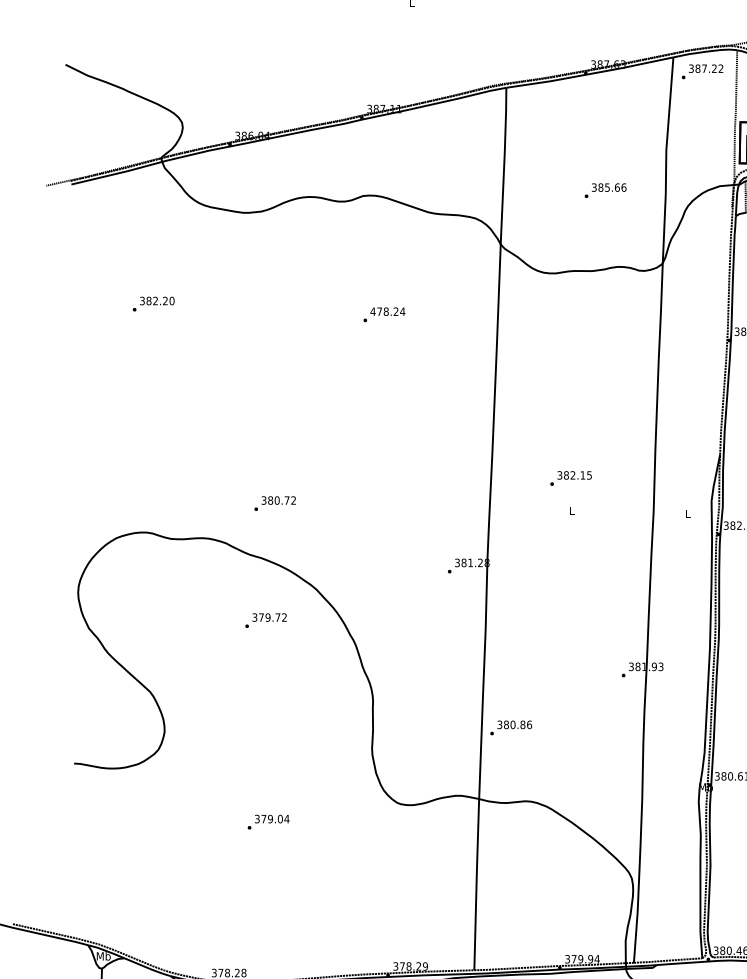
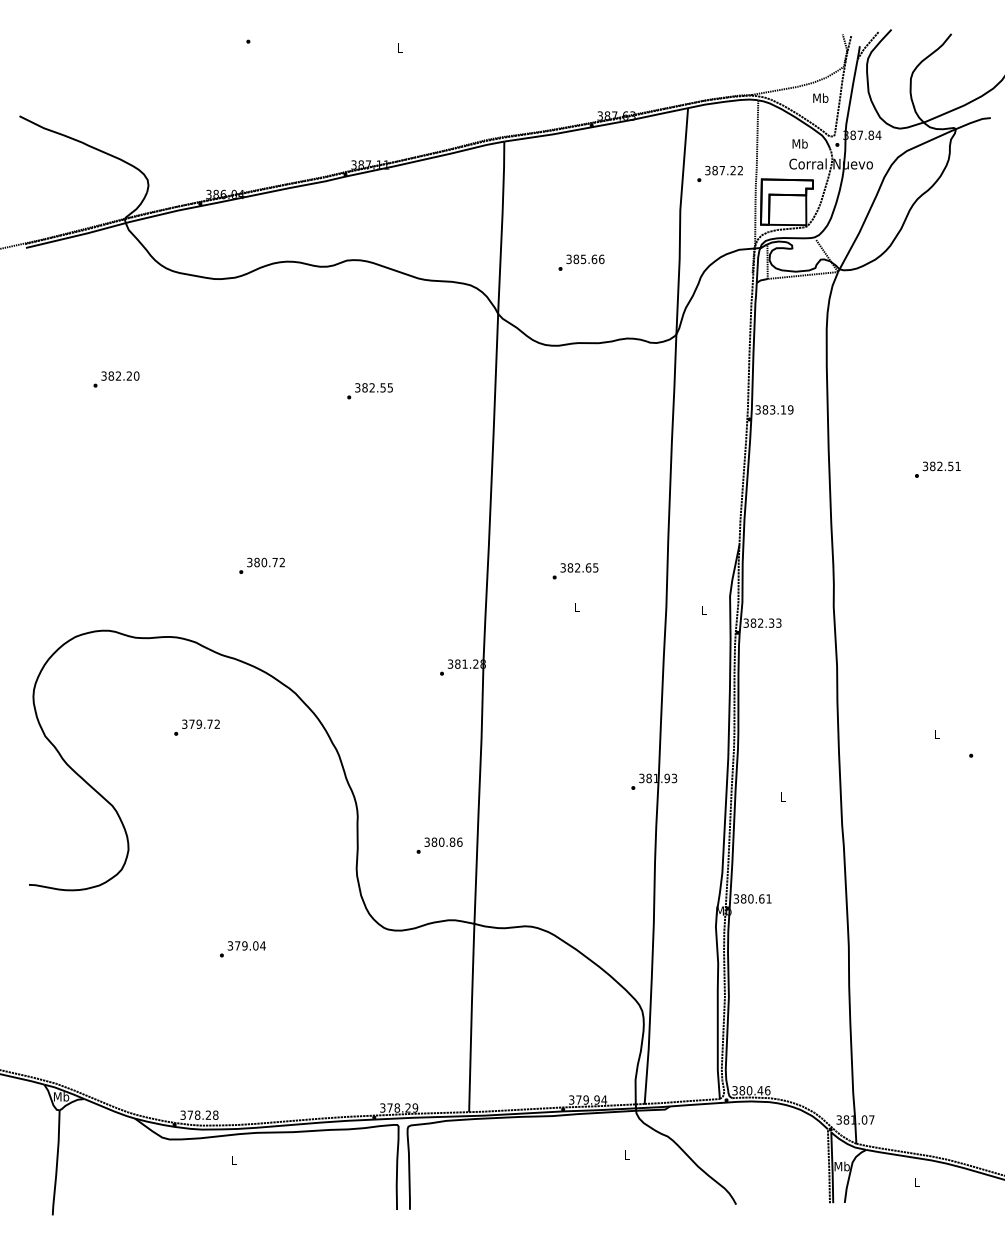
text: (701, 71) -> (719, 173), moved
text: (605, 190) -> (581, 262), moved
text: (387, 311) -> (373, 387), 478.24 -> 382.55
text: (582, 475) -> (588, 567), 382.15 -> 382.65
text: (274, 503) -> (261, 565), moved
text: (265, 620) -> (196, 727), moved
text: (511, 727) -> (439, 845), moved

